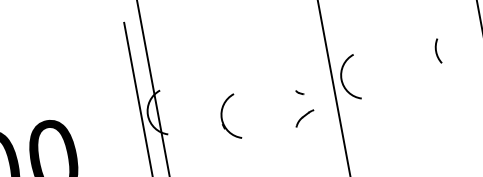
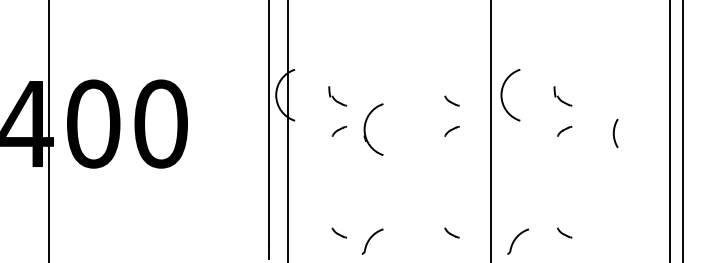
arc: (436, 50) -> (614, 132), moved
part: (394, 70) -> (562, 96), added
part: (299, 92) -> (451, 100), size x1.67
part: (401, 99) -> (564, 130), added
part: (200, 106) -> (337, 96), added
part: (222, 118) -> (365, 129), moved
part: (304, 118) -> (451, 131), size x0.62
part: (207, 135) -> (338, 130), added

